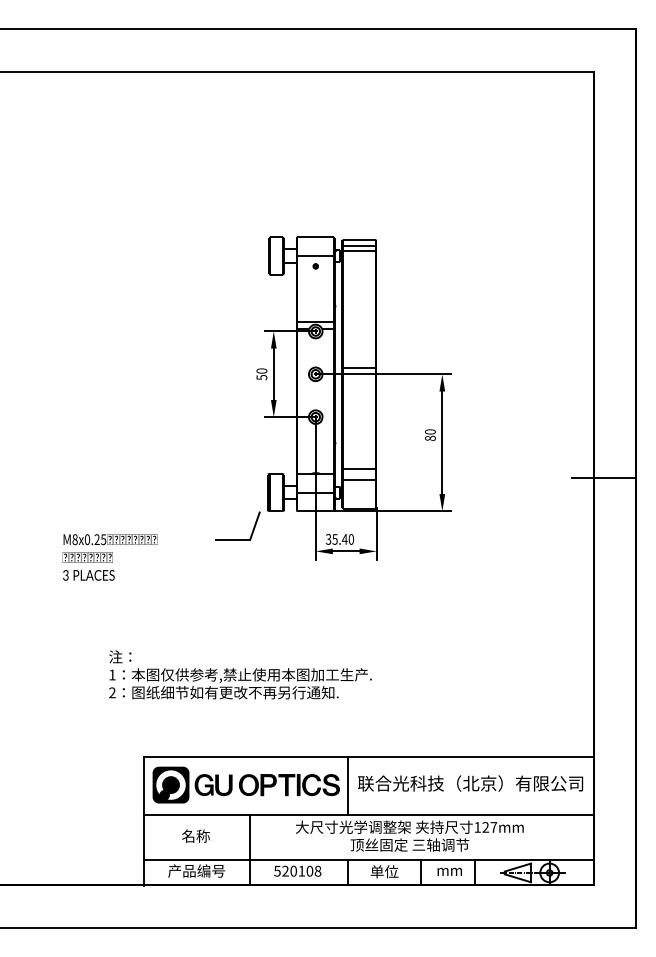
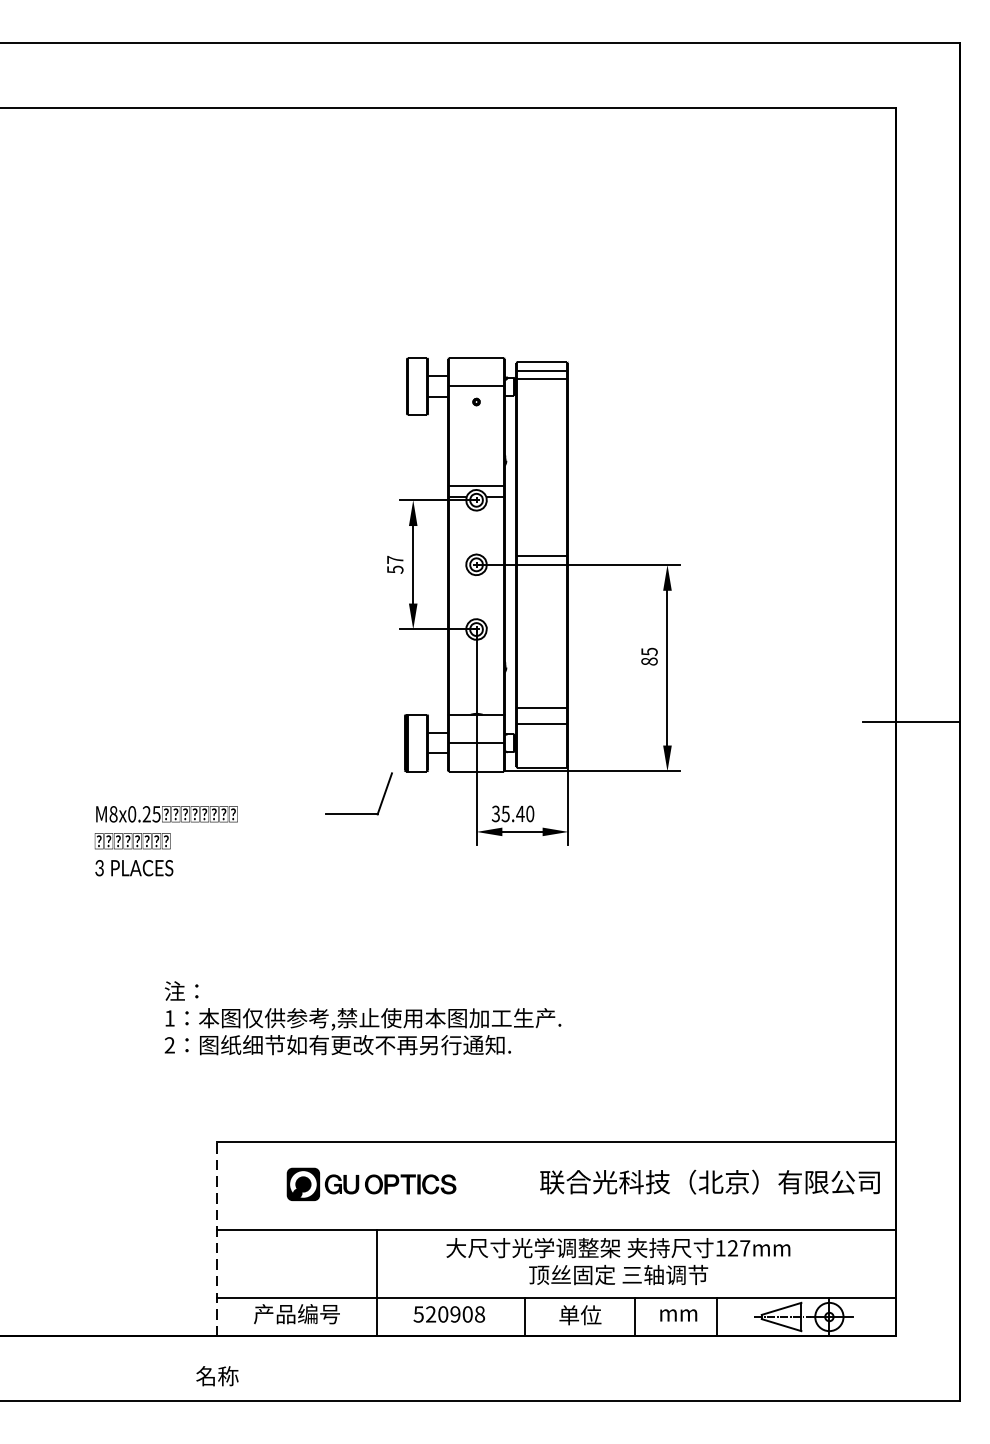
text: (261, 370) -> (394, 559), 50 -> 57
text: (430, 431) -> (649, 651), 80 -> 85
part: (245, 784) -> (370, 1183), size x0.6
line: (347, 785) -> (524, 1185), removed
line: (143, 820) -> (216, 1237), solid -> dashed
text: (195, 835) -> (216, 1375), moved
text: (301, 870) -> (455, 1313), 520108 -> 520908

